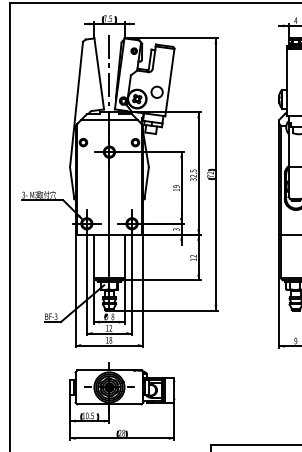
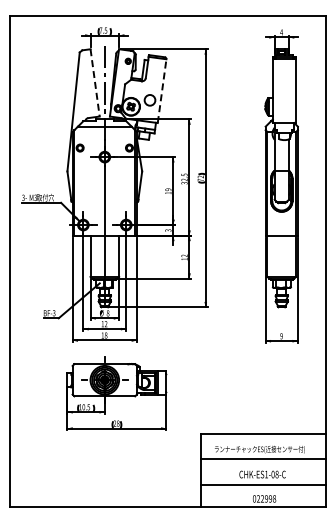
line: (99, 73) -> (95, 82), solid -> dashed
line: (170, 81) -> (162, 90), solid -> dashed

